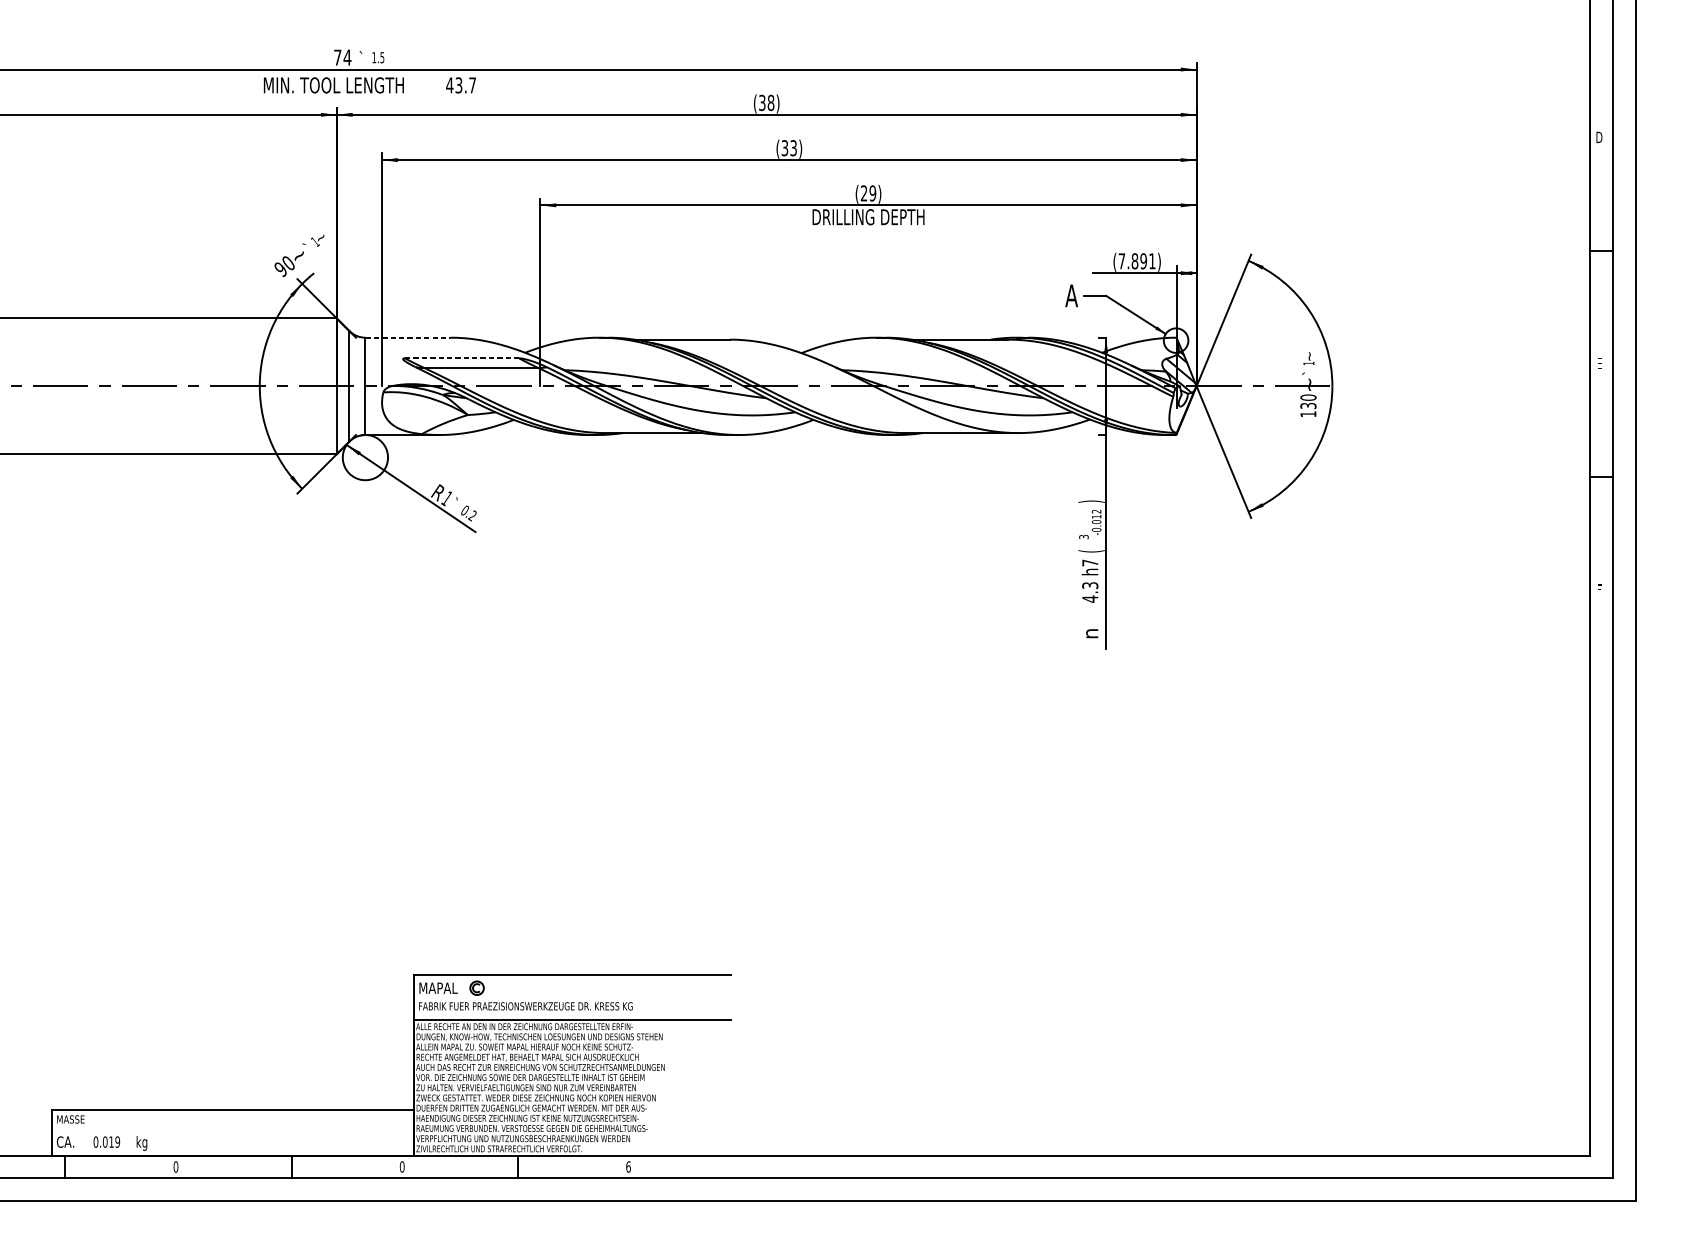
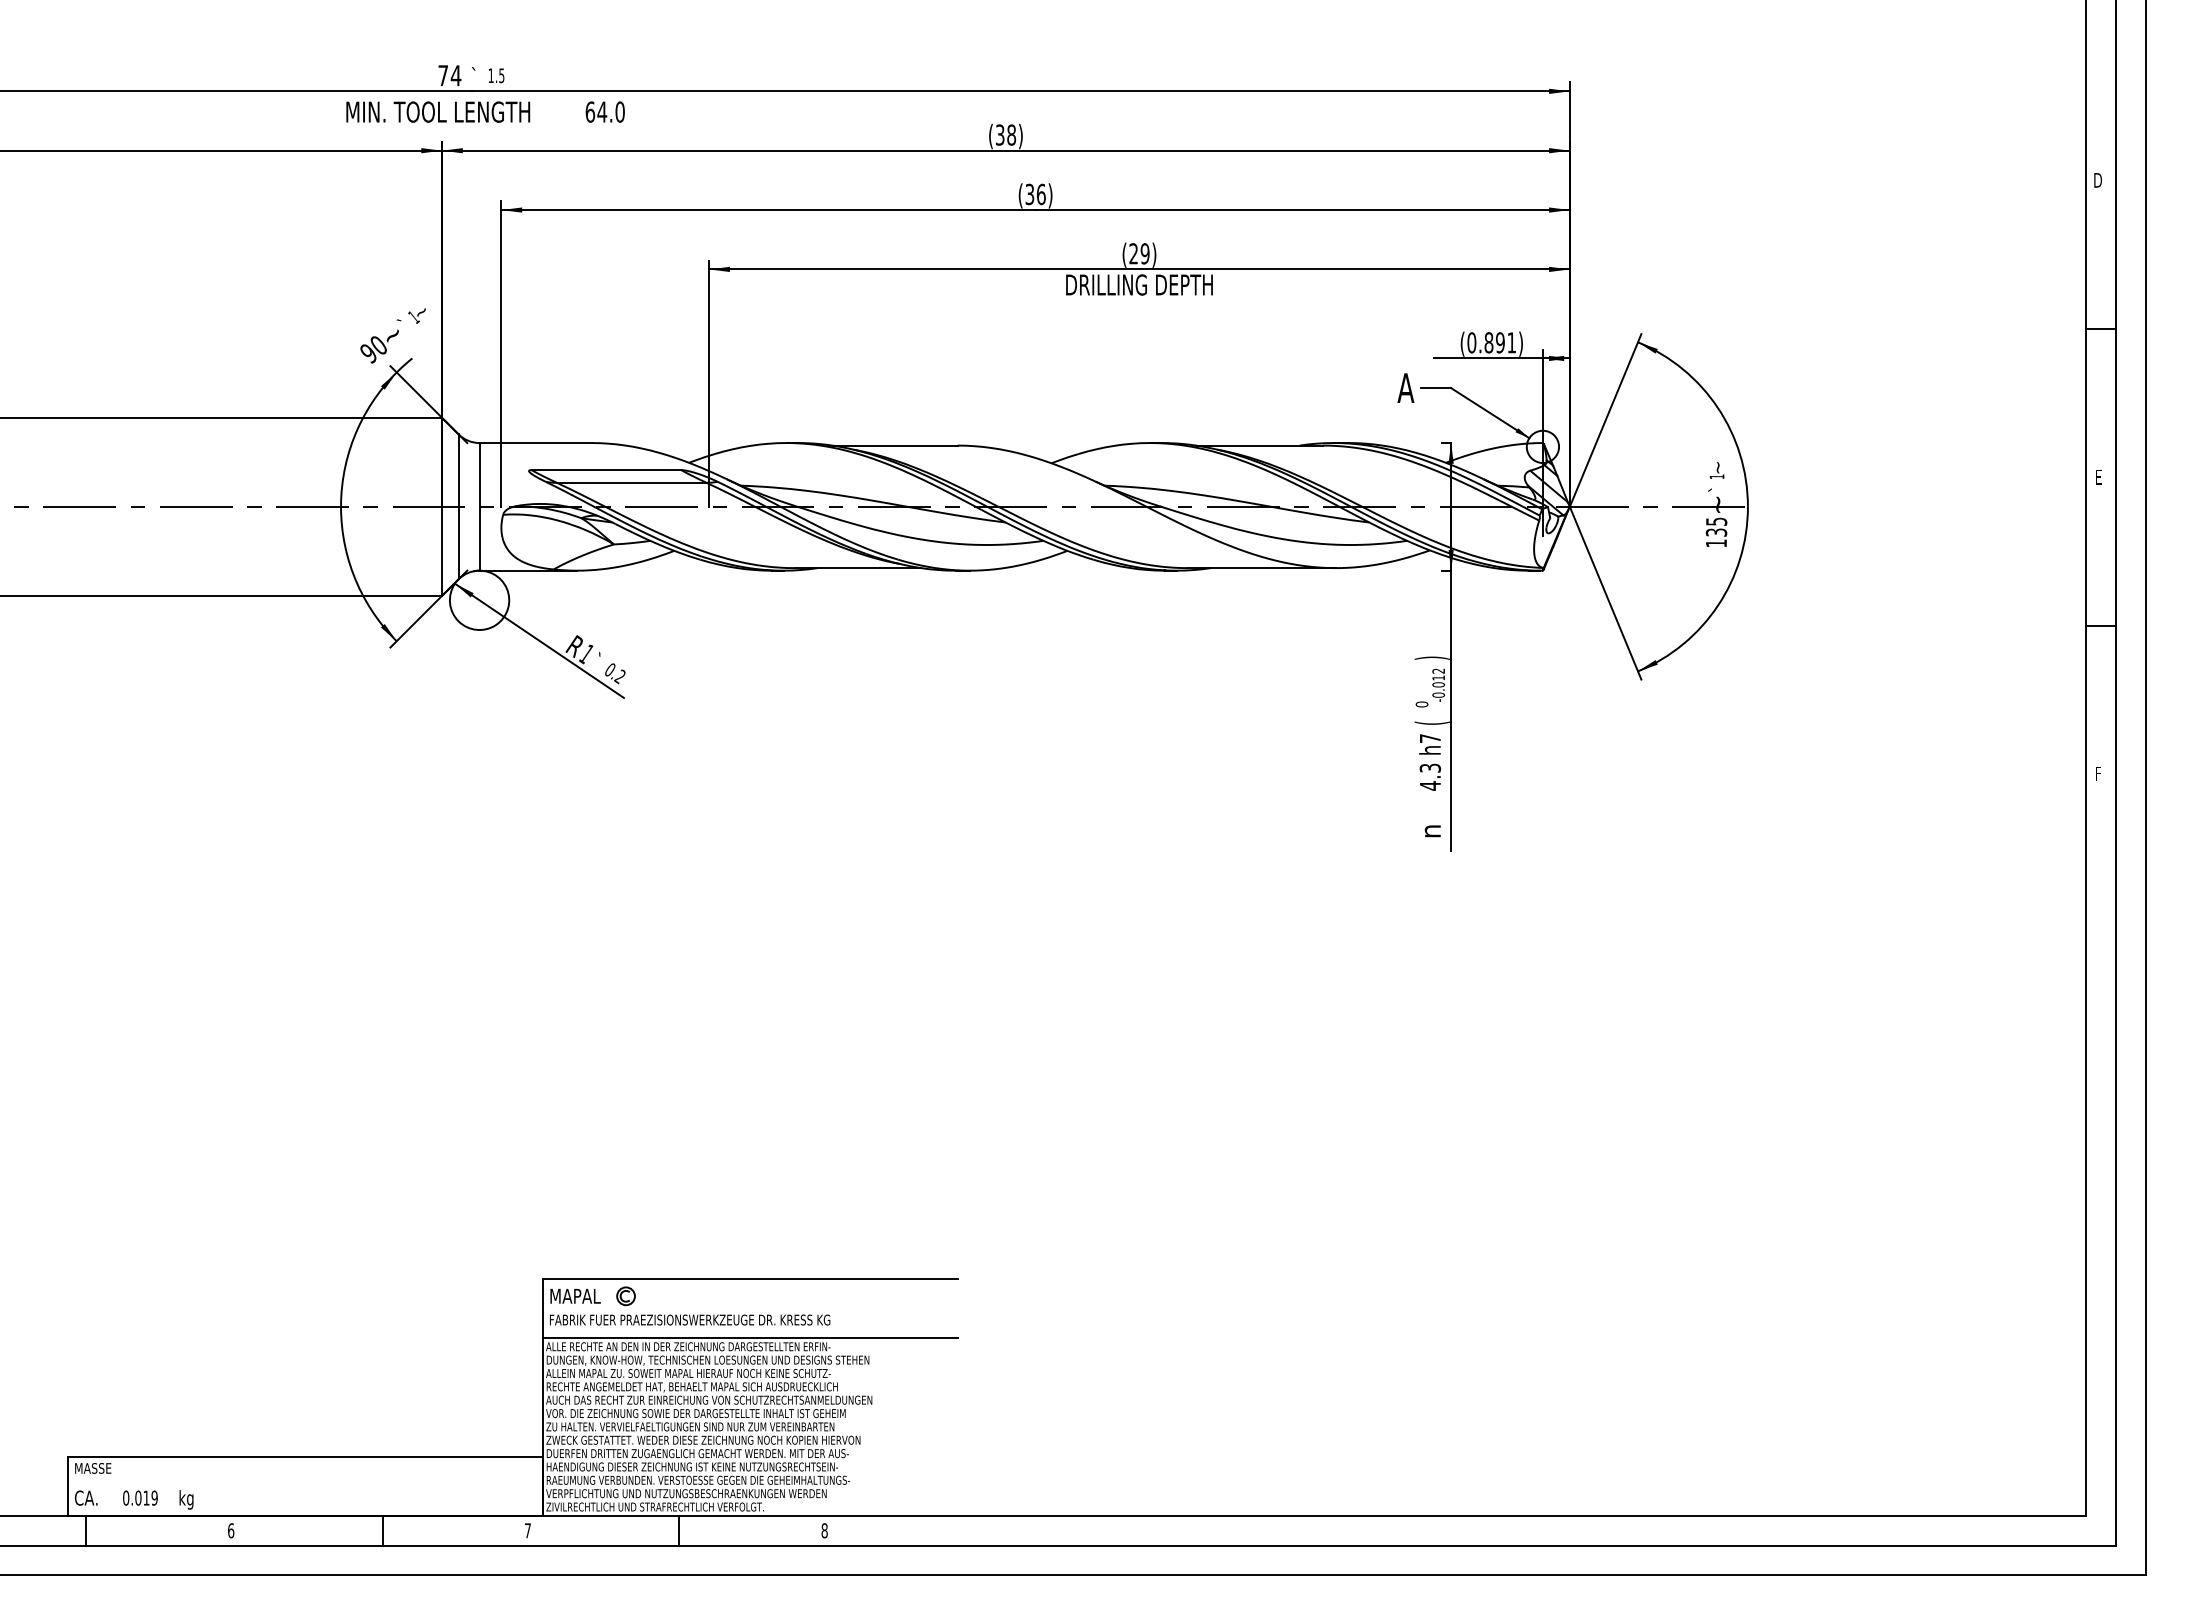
text: (460, 84) -> (604, 111), 43.7 -> 64.0
text: (793, 148) -> (1041, 194), (33) -> (36)
text: (1121, 261) -> (1471, 342), (7.891) -> (0.891)
line: (408, 338) -> (535, 443), dashed -> solid
line: (462, 358) -> (606, 470), dashed -> solid
text: (1308, 397) -> (1716, 521), 130 -> 135
text: (1083, 537) -> (1421, 704), 3 -> 0
text: (176, 1166) -> (231, 1530), 0 -> 6
text: (401, 1166) -> (527, 1530), 0 -> 7
text: (628, 1166) -> (824, 1530), 6 -> 8

